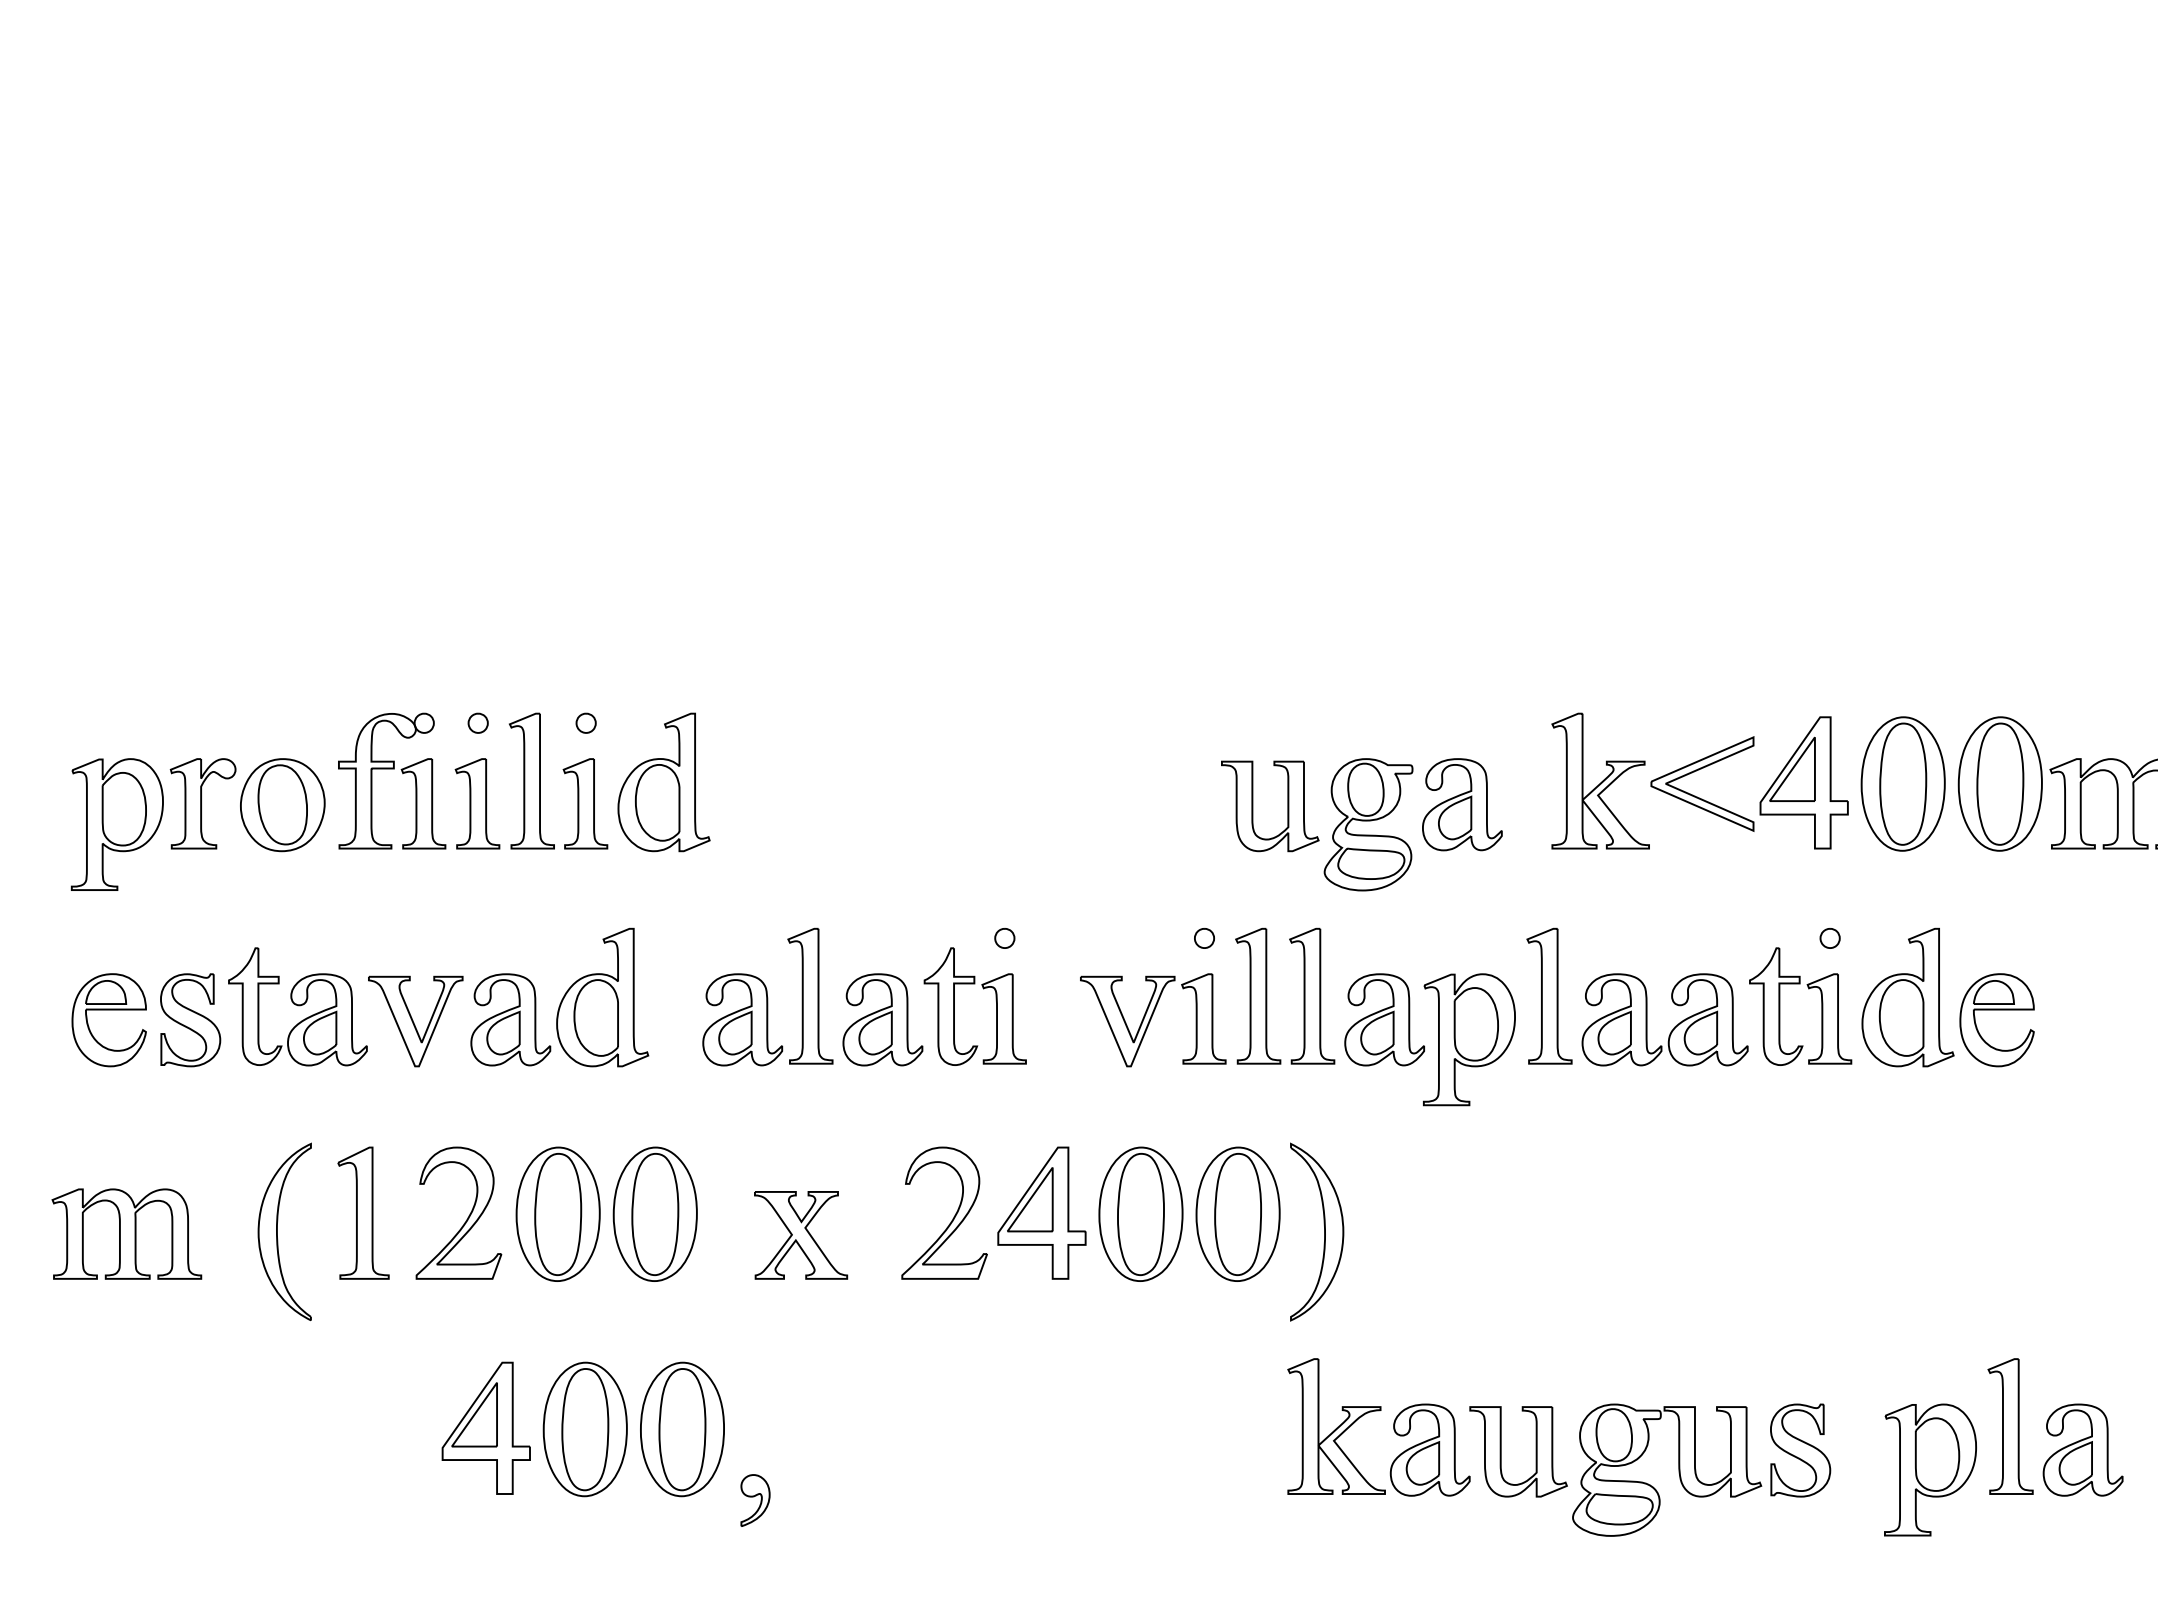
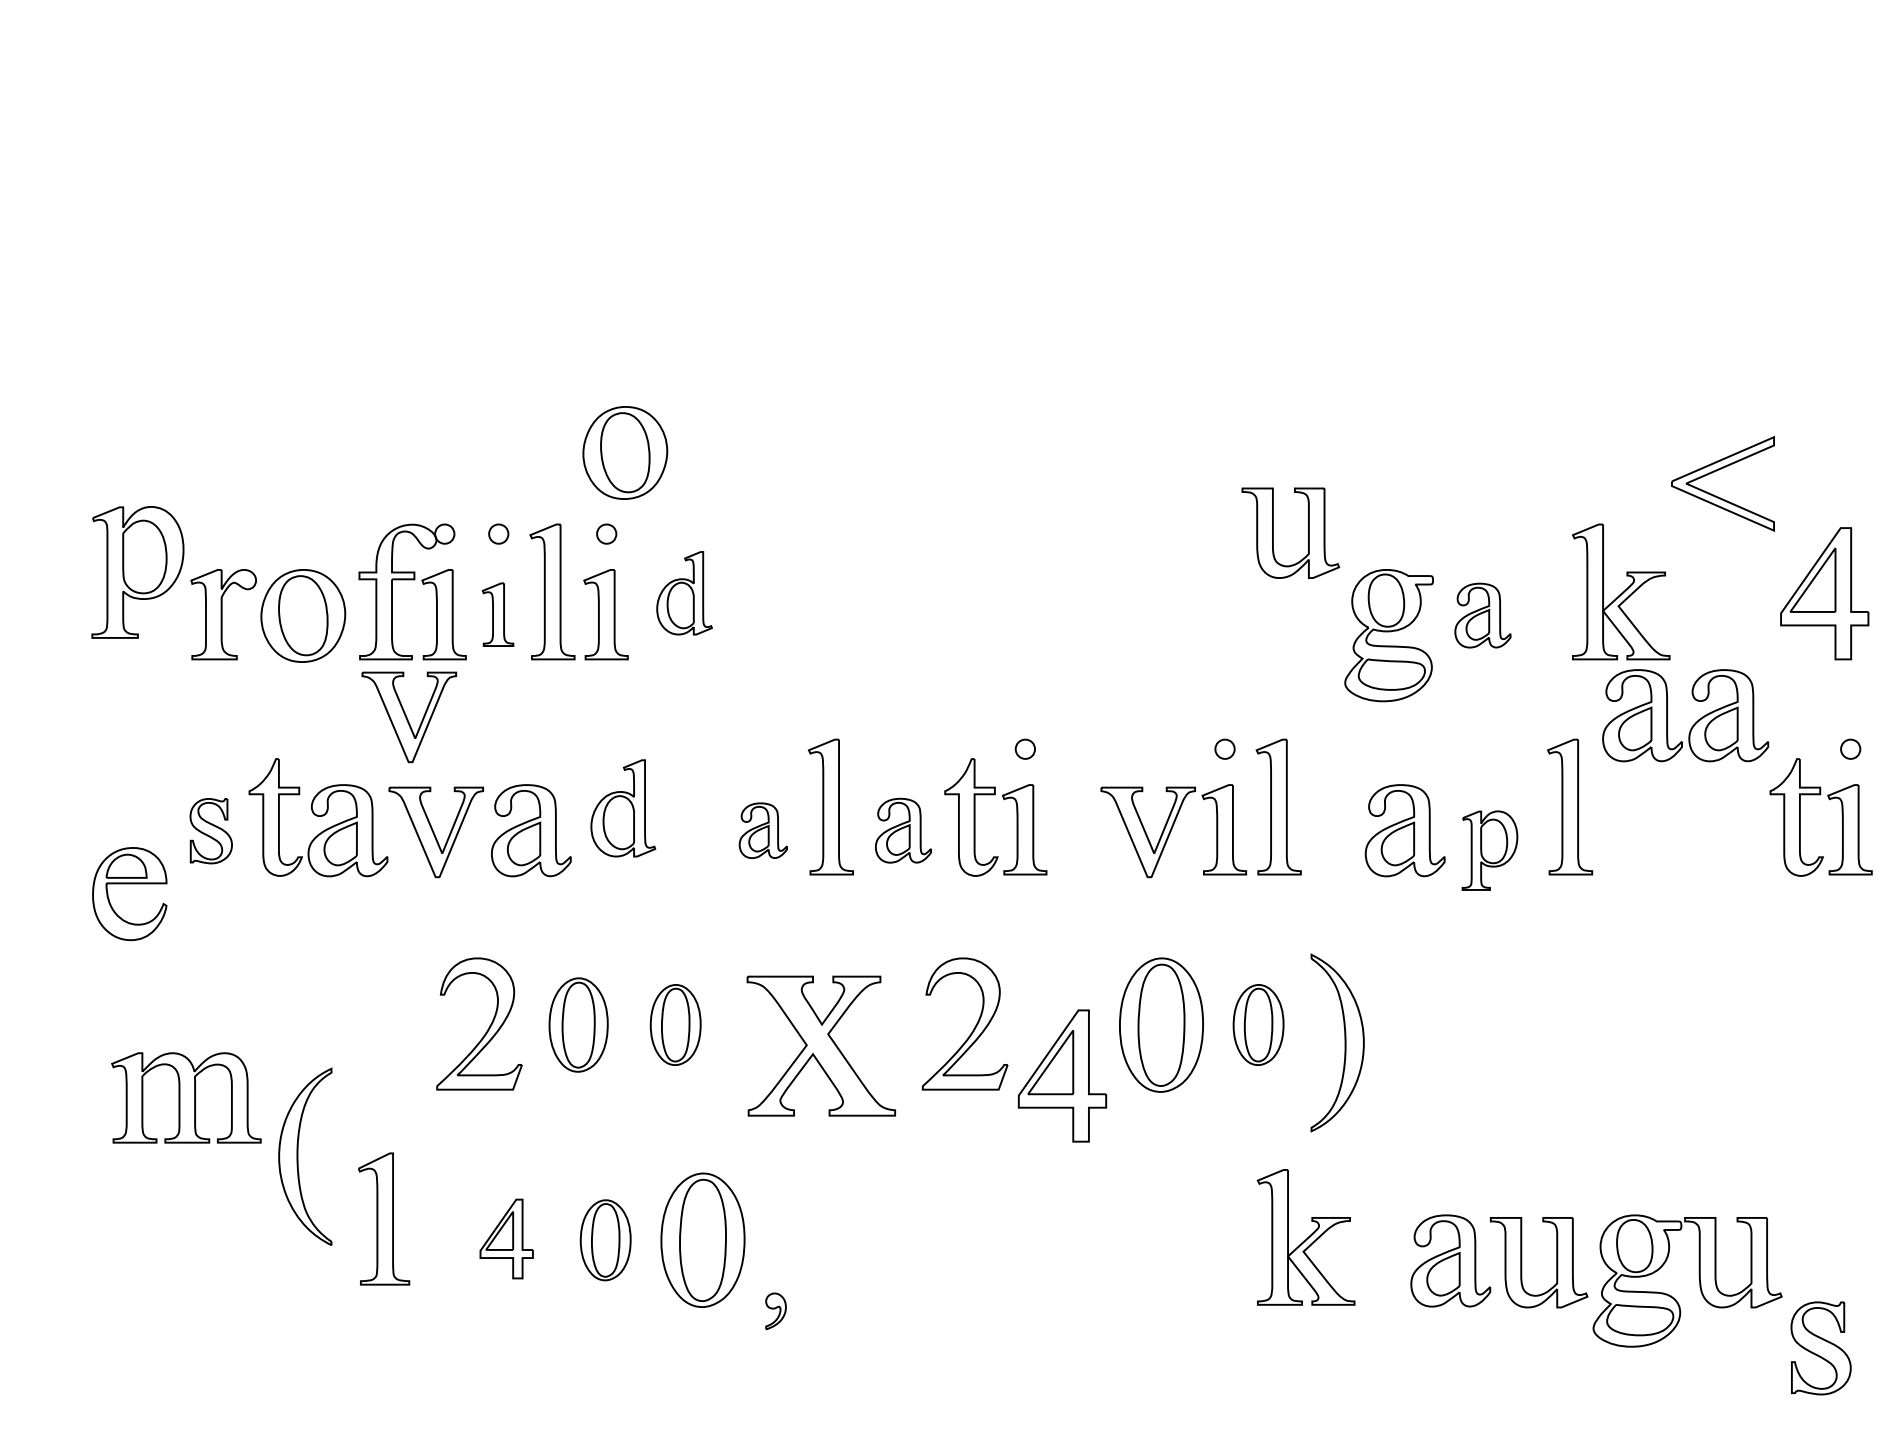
part: (604, 642) -> (625, 453), added
part: (1699, 770) -> (1720, 470), moved
part: (663, 782) -> (684, 593), size x0.6
part: (477, 803) -> (498, 614), size x0.7
part: (1462, 804) -> (1483, 615), size x0.7
part: (1253, 806) -> (1274, 533), moved
part: (116, 824) -> (137, 572), moved
part: (388, 906) -> (409, 717), added
part: (1312, 995) -> (1333, 806), removed
part: (602, 997) -> (623, 808), size x0.7
part: (108, 1010) -> (129, 884), moved
part: (742, 1019) -> (763, 830), size x0.6
part: (882, 1019) -> (903, 830), size x0.7
part: (190, 1020) -> (211, 831), size x0.7
part: (1673, 1027) -> (1694, 723), moved
part: (1469, 1039) -> (1490, 850), size x0.6
part: (363, 1212) -> (384, 1218), moved
part: (1041, 1212) -> (1062, 1075), moved
part: (557, 1213) -> (578, 1024), size x0.7
part: (654, 1213) -> (675, 1024), size x0.6
part: (1237, 1213) -> (1258, 1024), size x0.6
part: (277, 1231) -> (298, 1156), moved
part: (126, 1233) -> (186, 1097), moved
part: (801, 1235) -> (822, 1046), size x1.6
part: (1336, 1426) -> (1306, 1237), moved
part: (485, 1427) -> (506, 1238), size x0.6
part: (584, 1429) -> (605, 1240), size x0.6
part: (1800, 1450) -> (1821, 1348), moved
part: (755, 1500) -> (776, 1311), size x0.7

